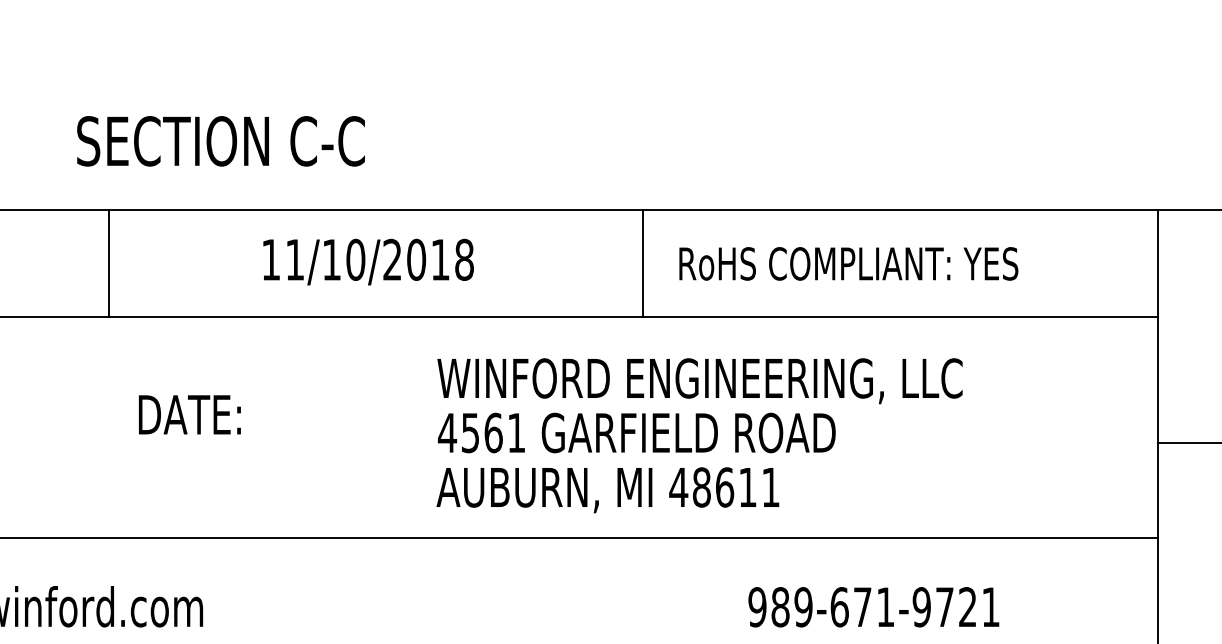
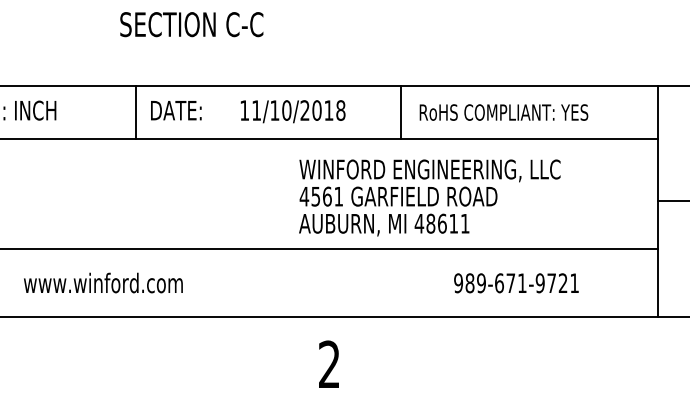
text: (220, 141) -> (191, 24), moved
text: (367, 261) -> (292, 111), moved
text: (190, 414) -> (176, 110), moved

